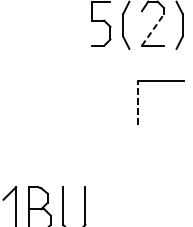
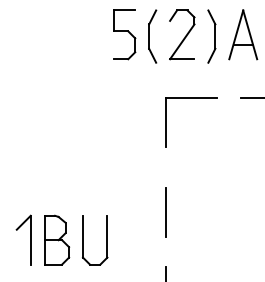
line: (153, 29) -> (182, 41), dashed -> solid
line: (137, 102) -> (165, 121), dashed -> solid
line: (137, 183) -> (165, 211), added

